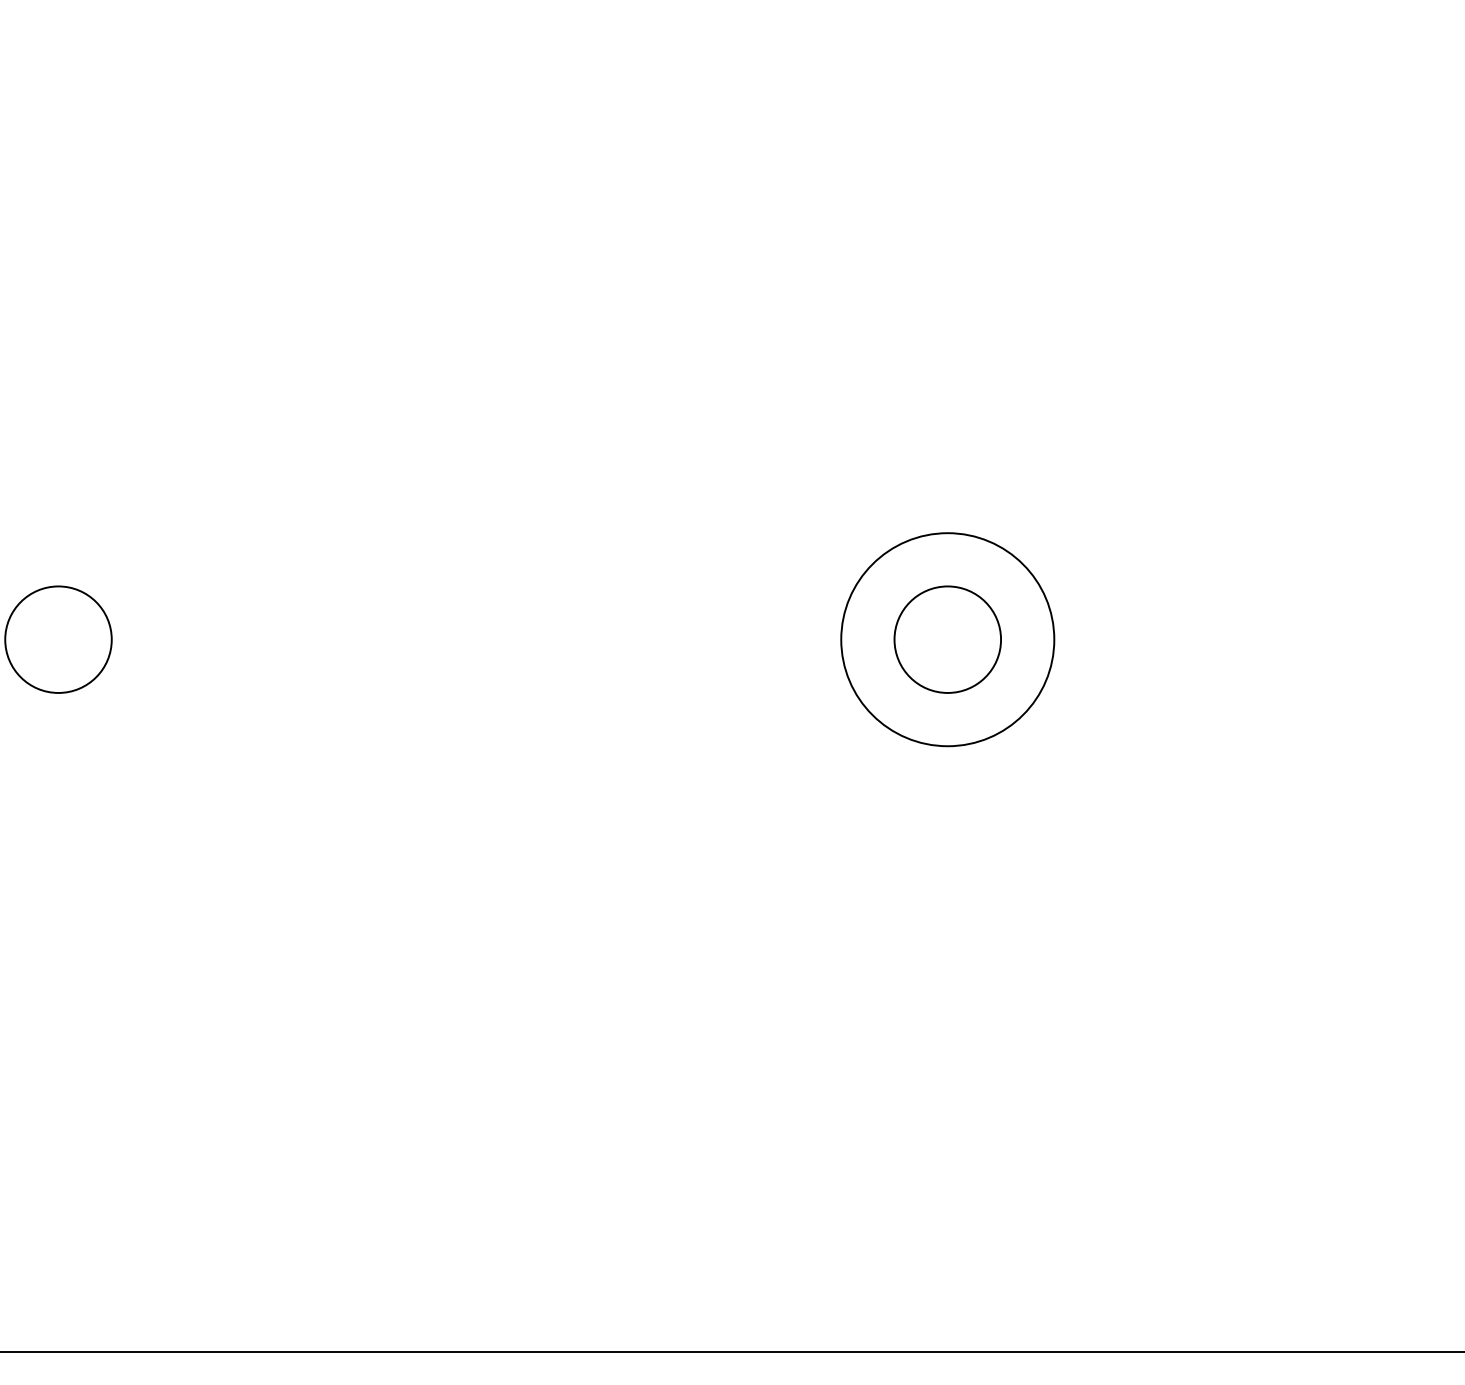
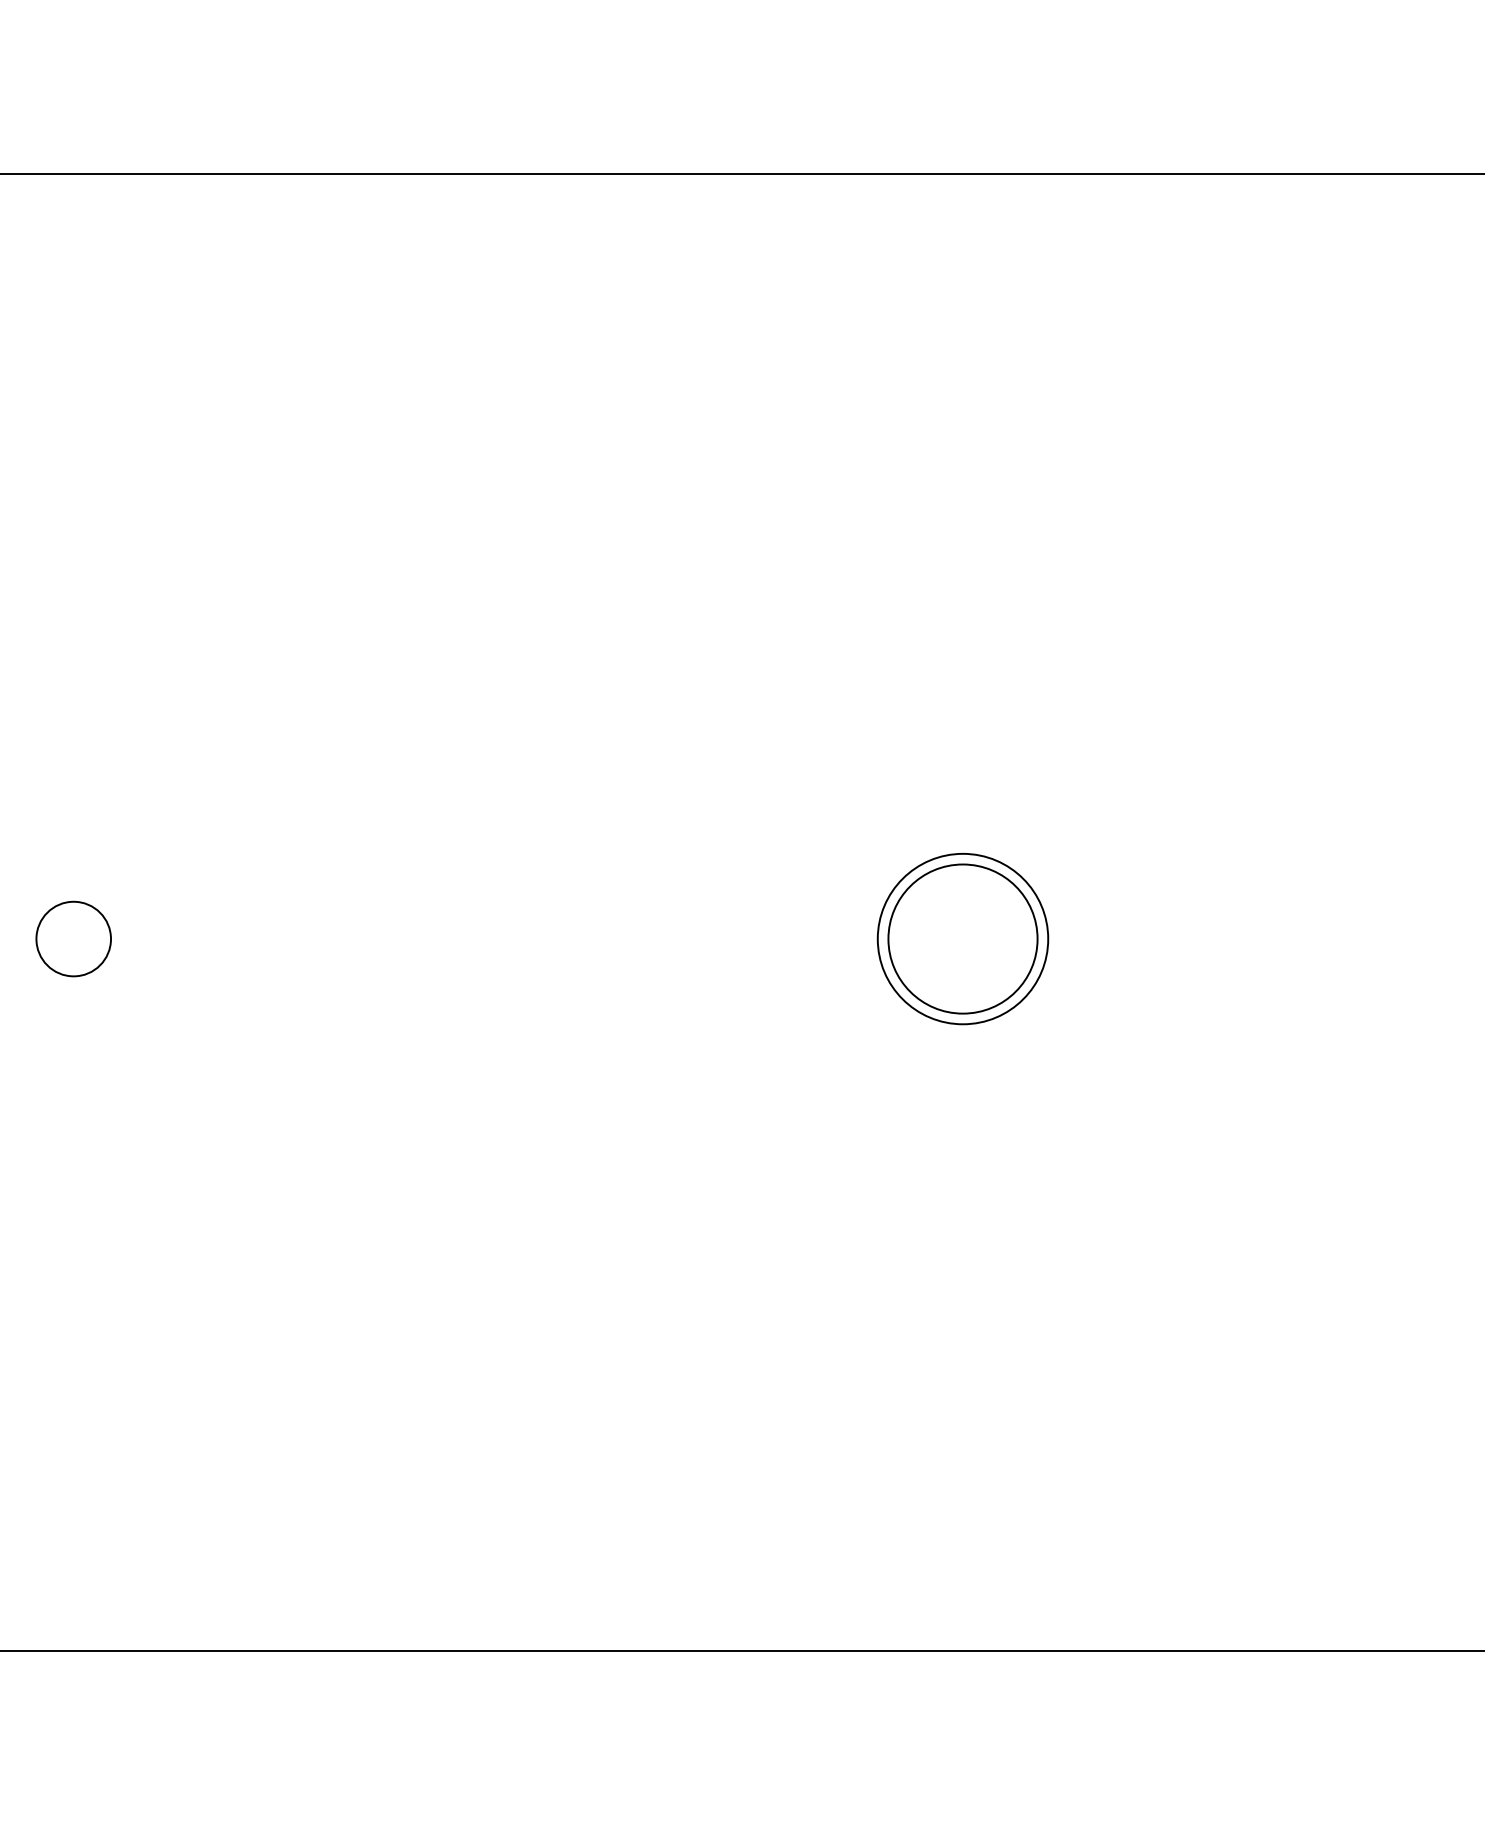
circle: (58, 639) -> (73, 938), size x0.7
circle: (947, 639) -> (962, 938), size x0.7
circle: (947, 639) -> (962, 938), size x1.6

